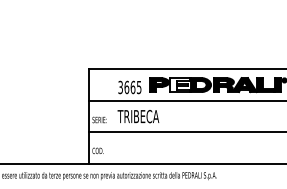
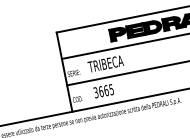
fill: (179, 85) -> (134, 31), added
text: (129, 87) -> (103, 91), moved

